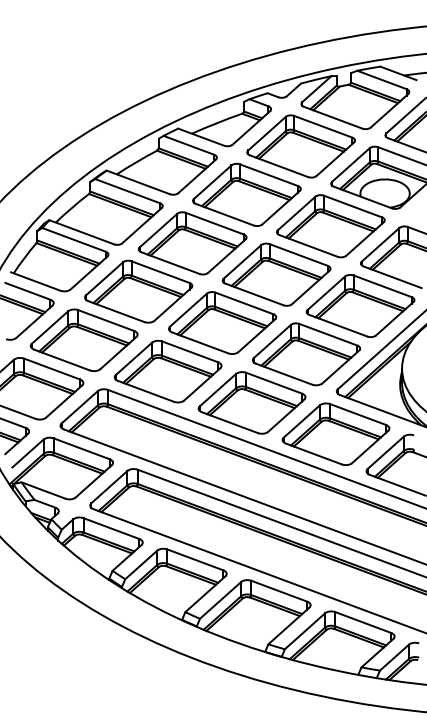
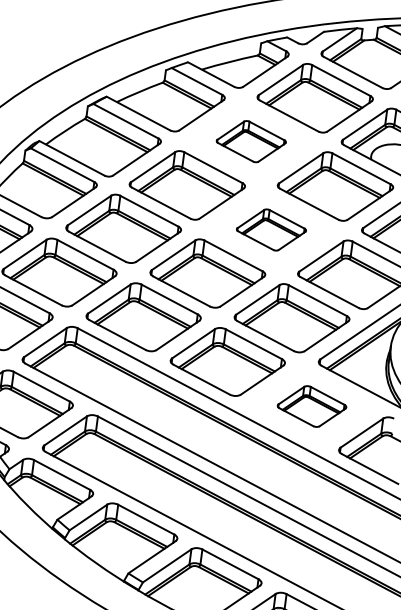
part: (246, 194) -> (250, 141), size x0.6
part: (276, 274) -> (271, 229), size x0.6
part: (335, 433) -> (311, 405), size x0.6

